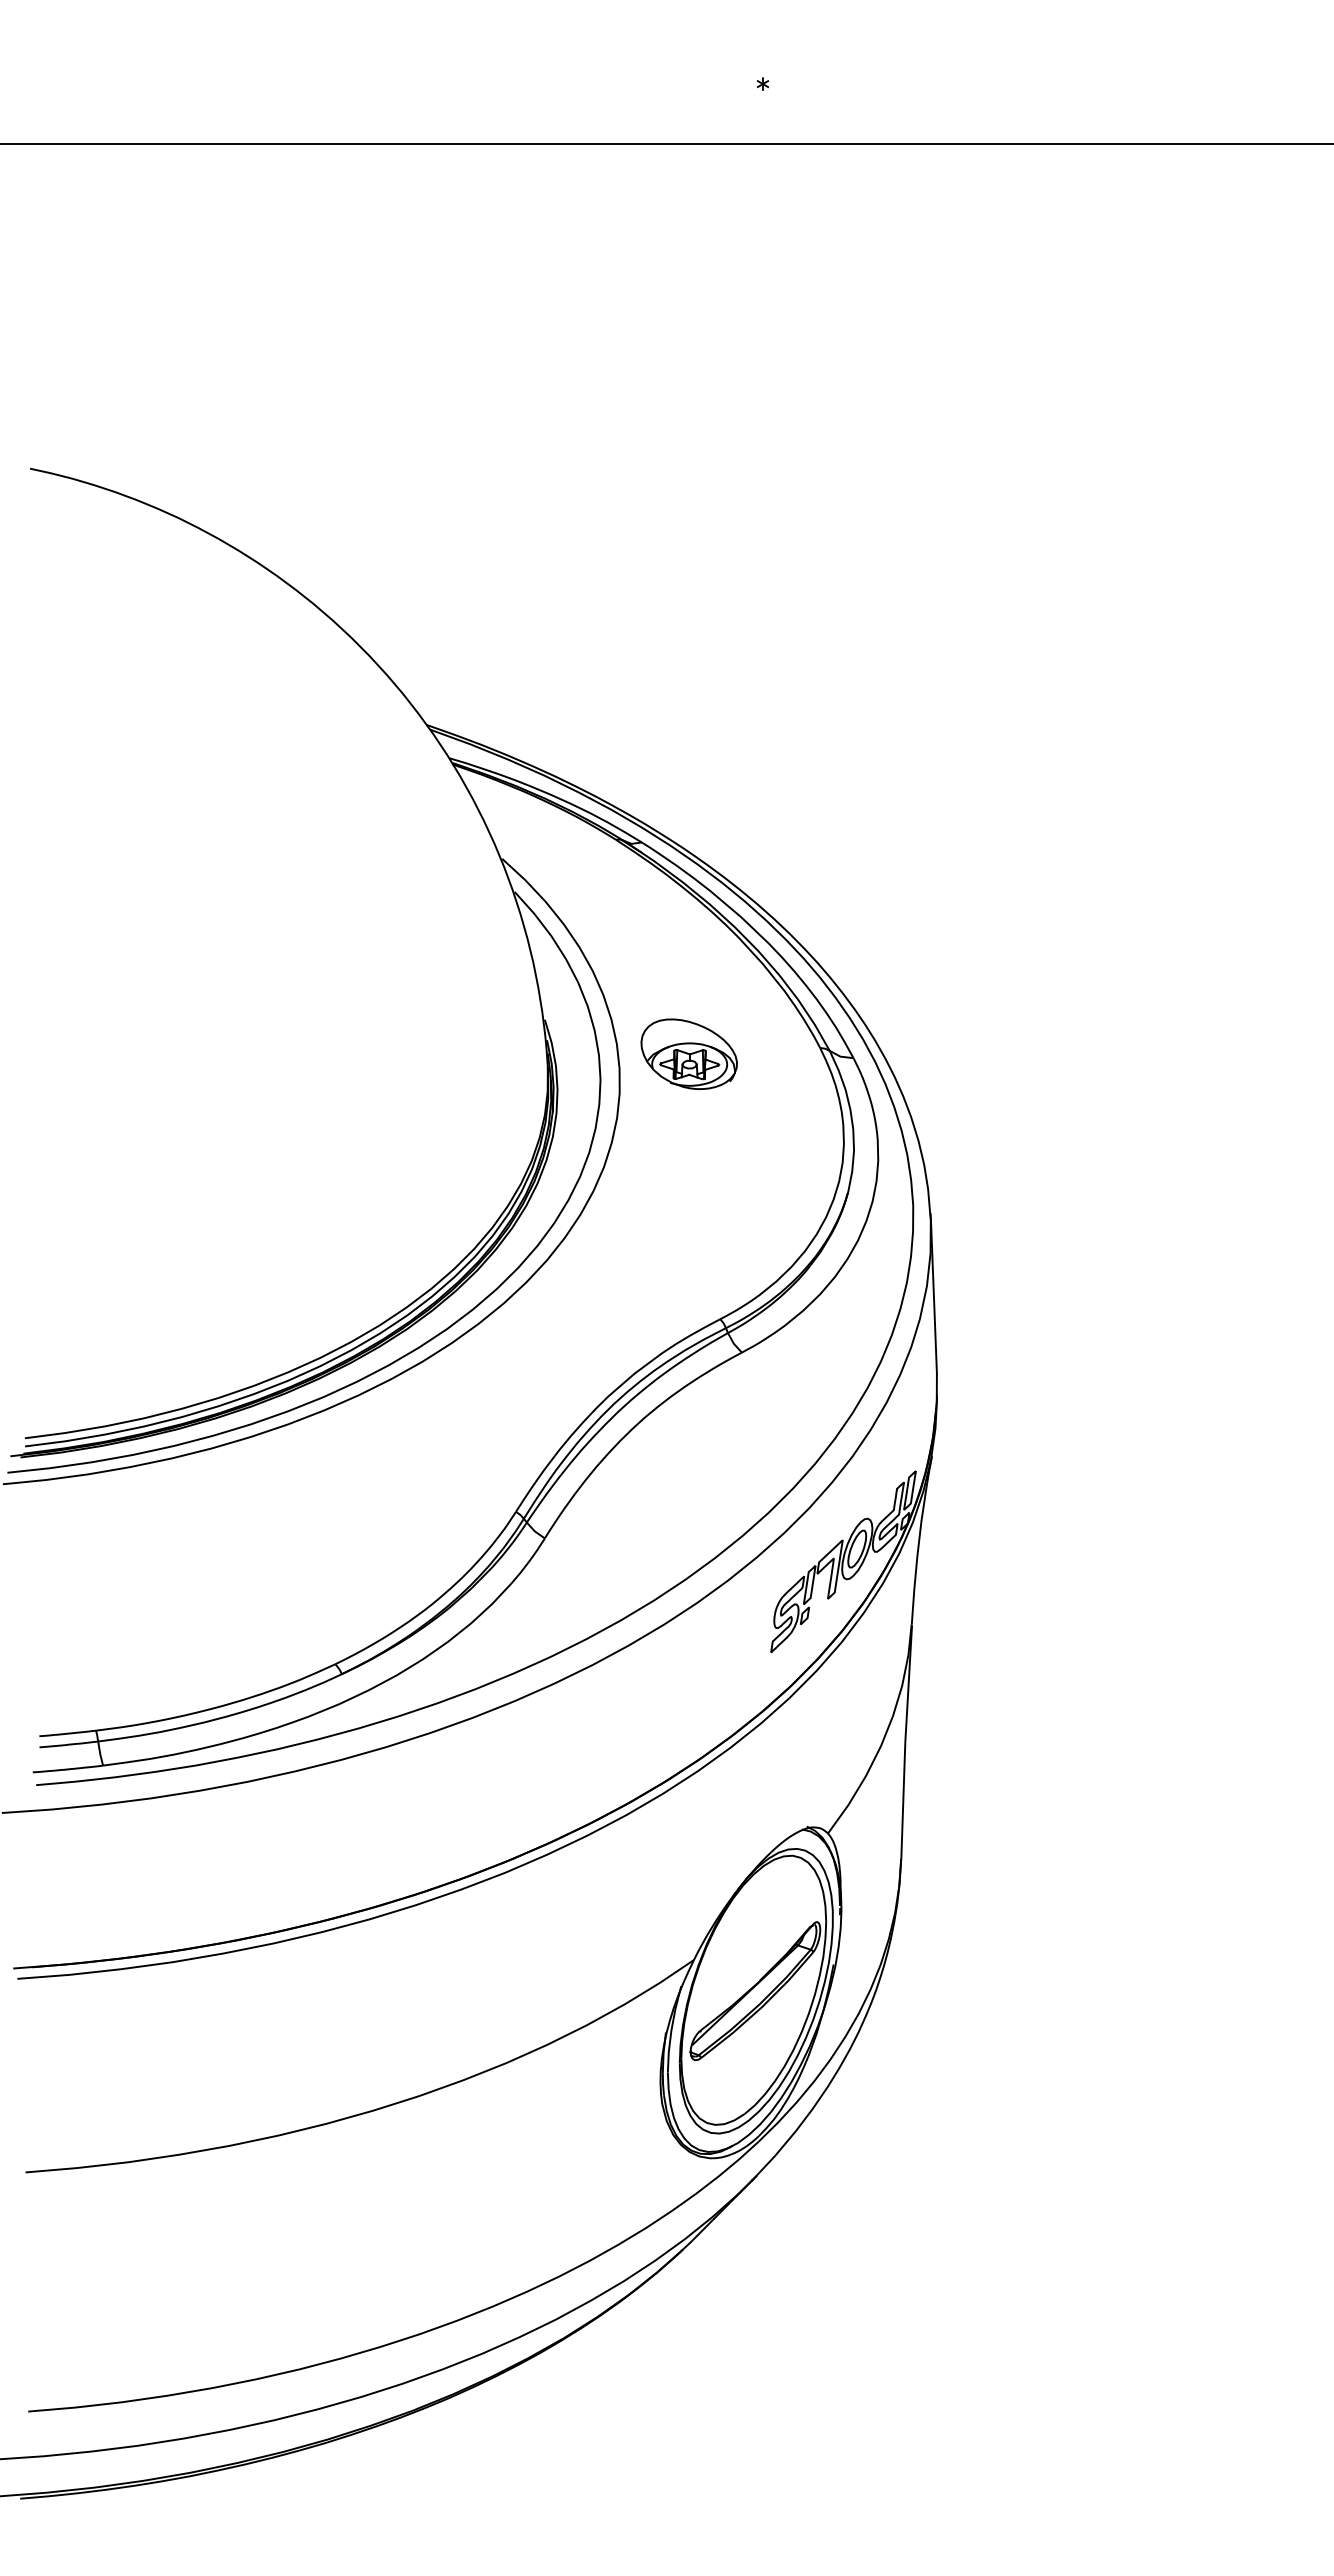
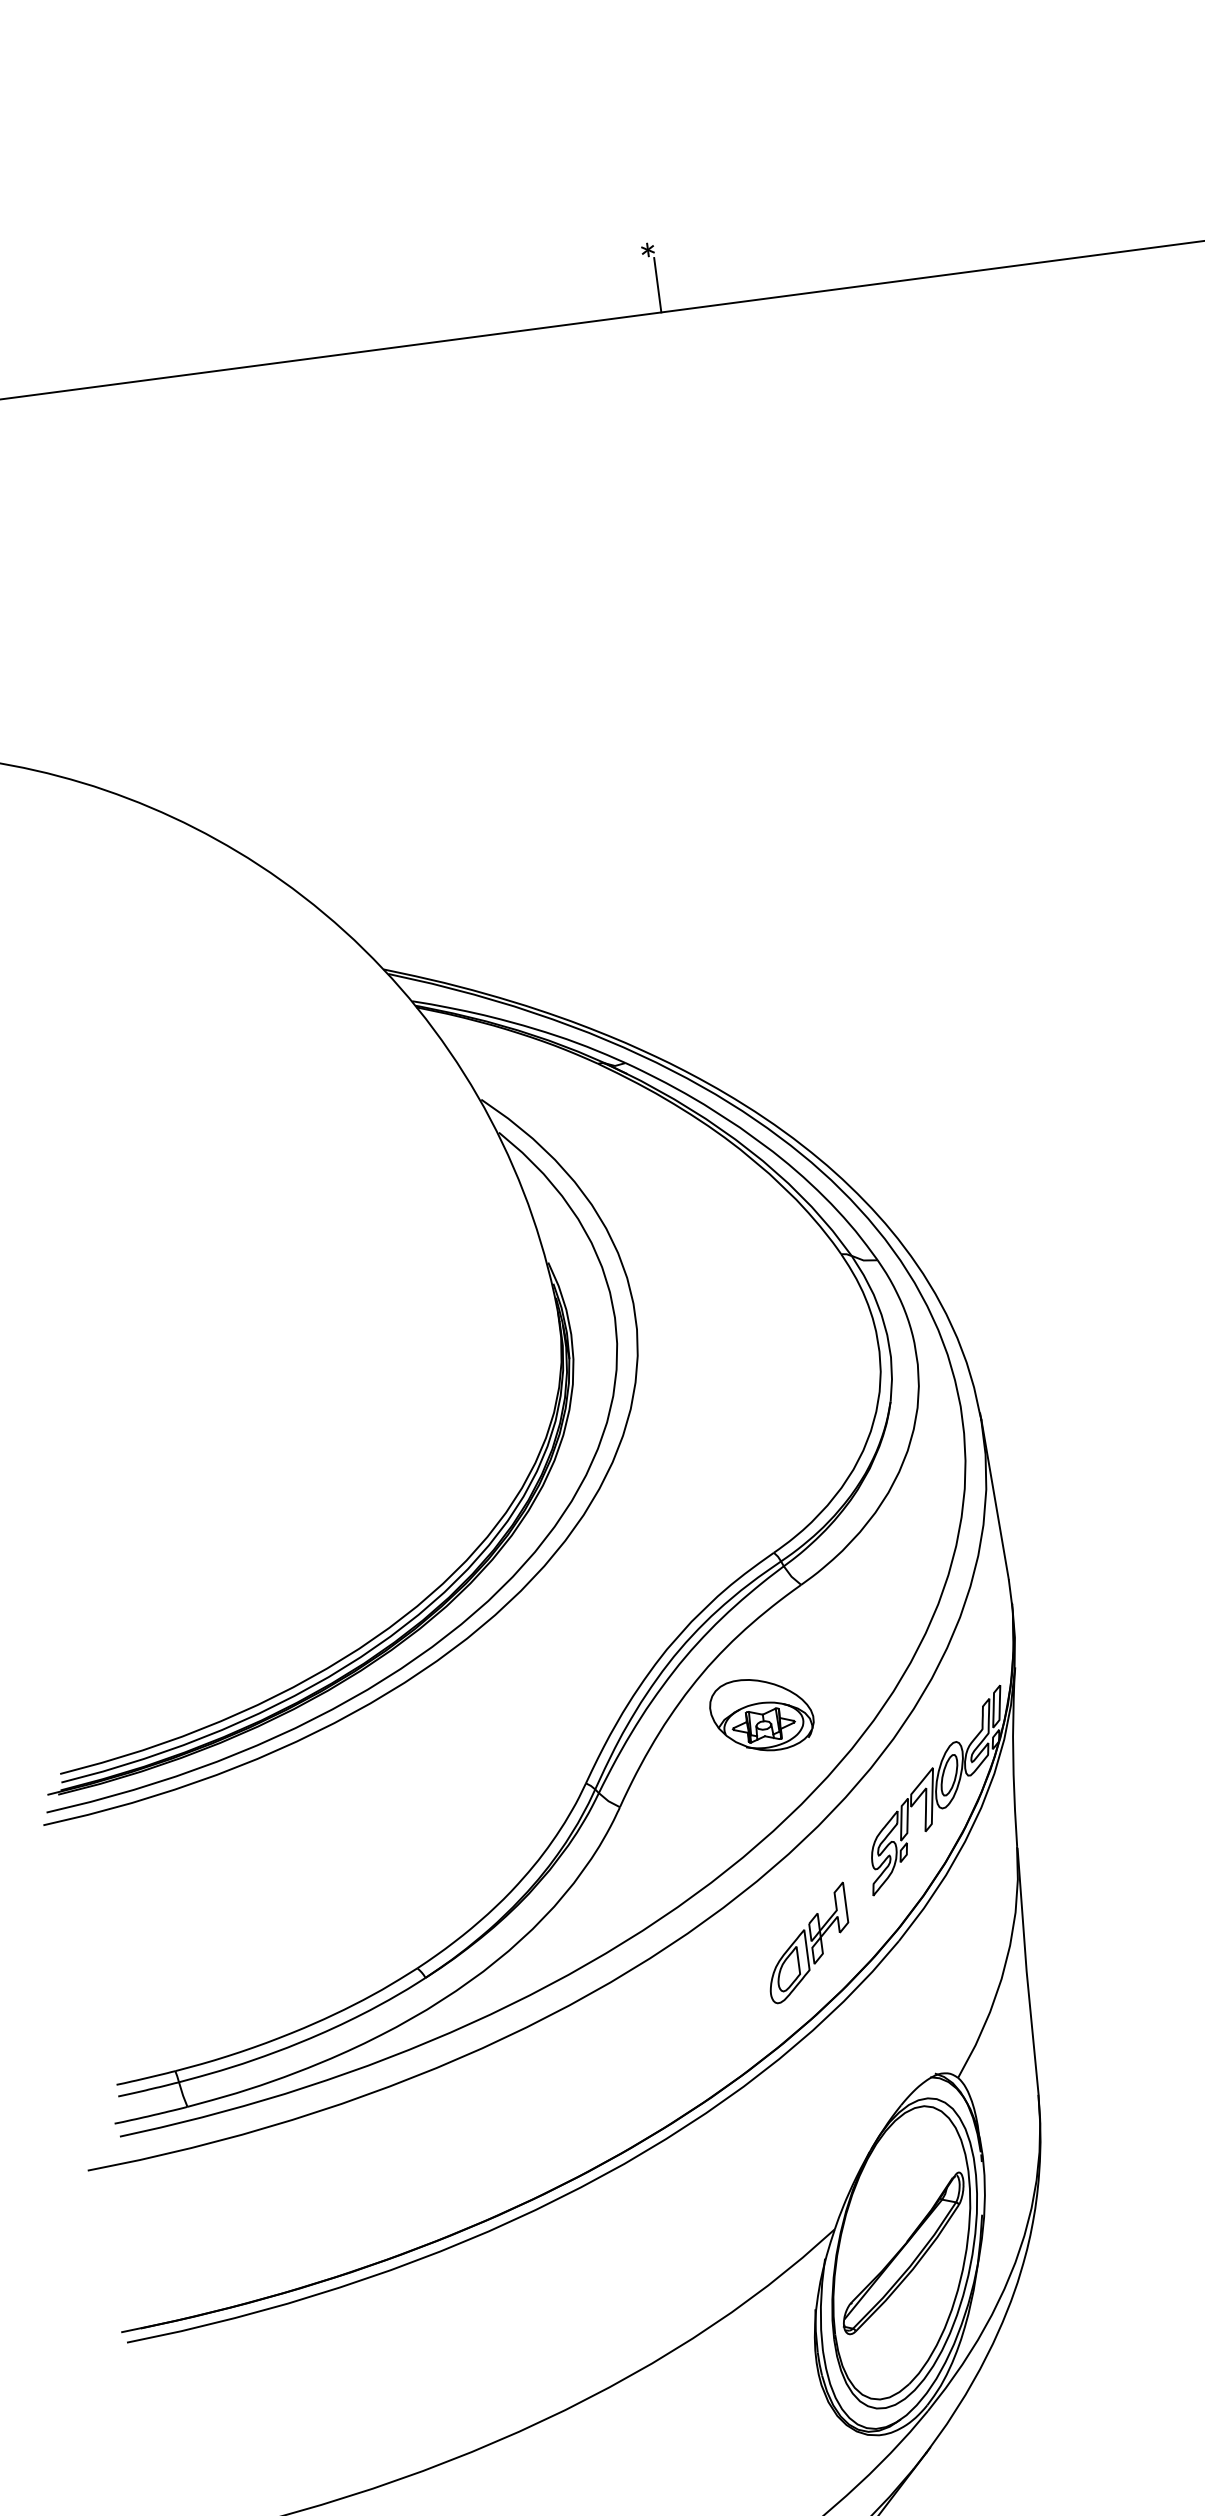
line: (767, 118) -> (657, 285), added
part: (688, 1053) -> (761, 1713), moved
part: (703, 1688) -> (807, 1942), added

